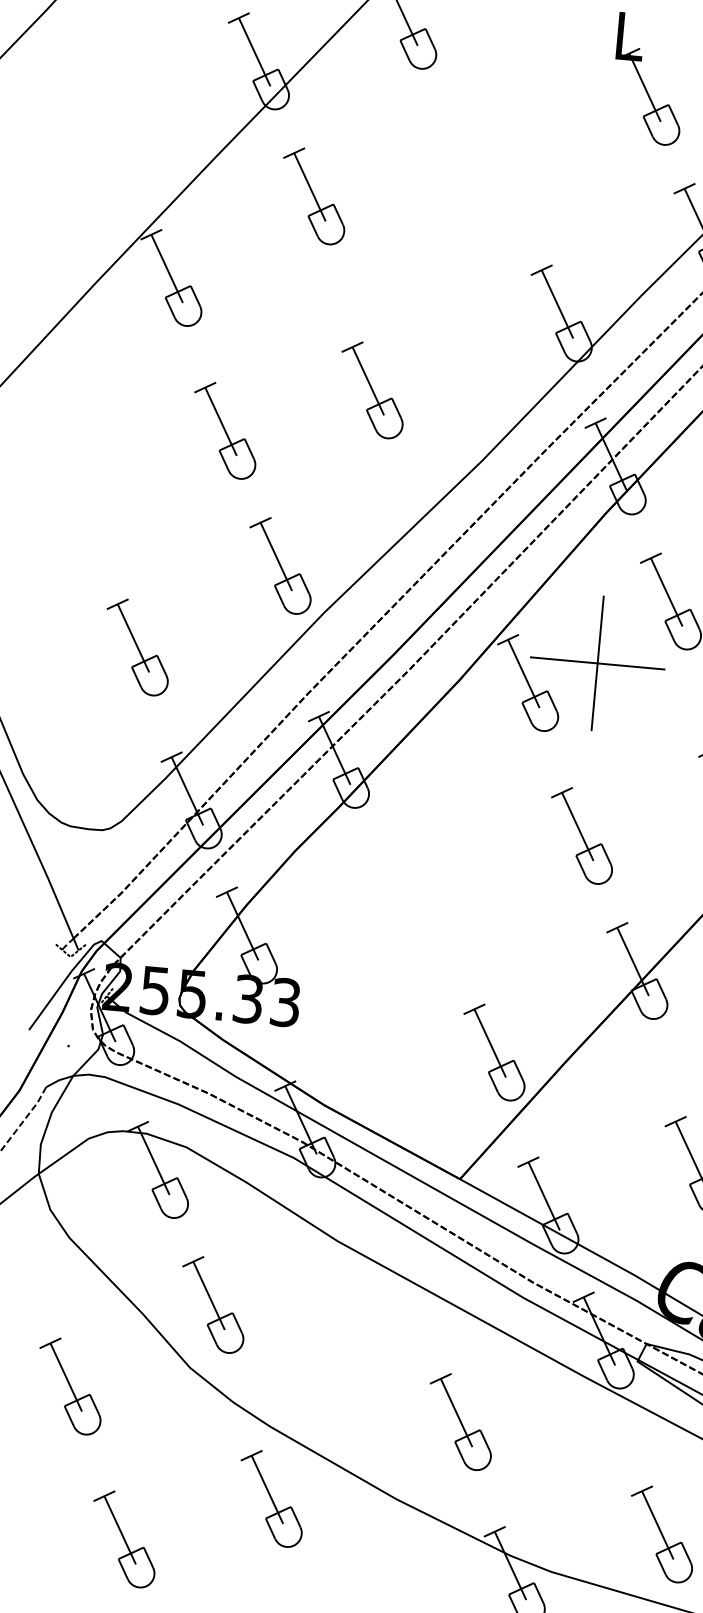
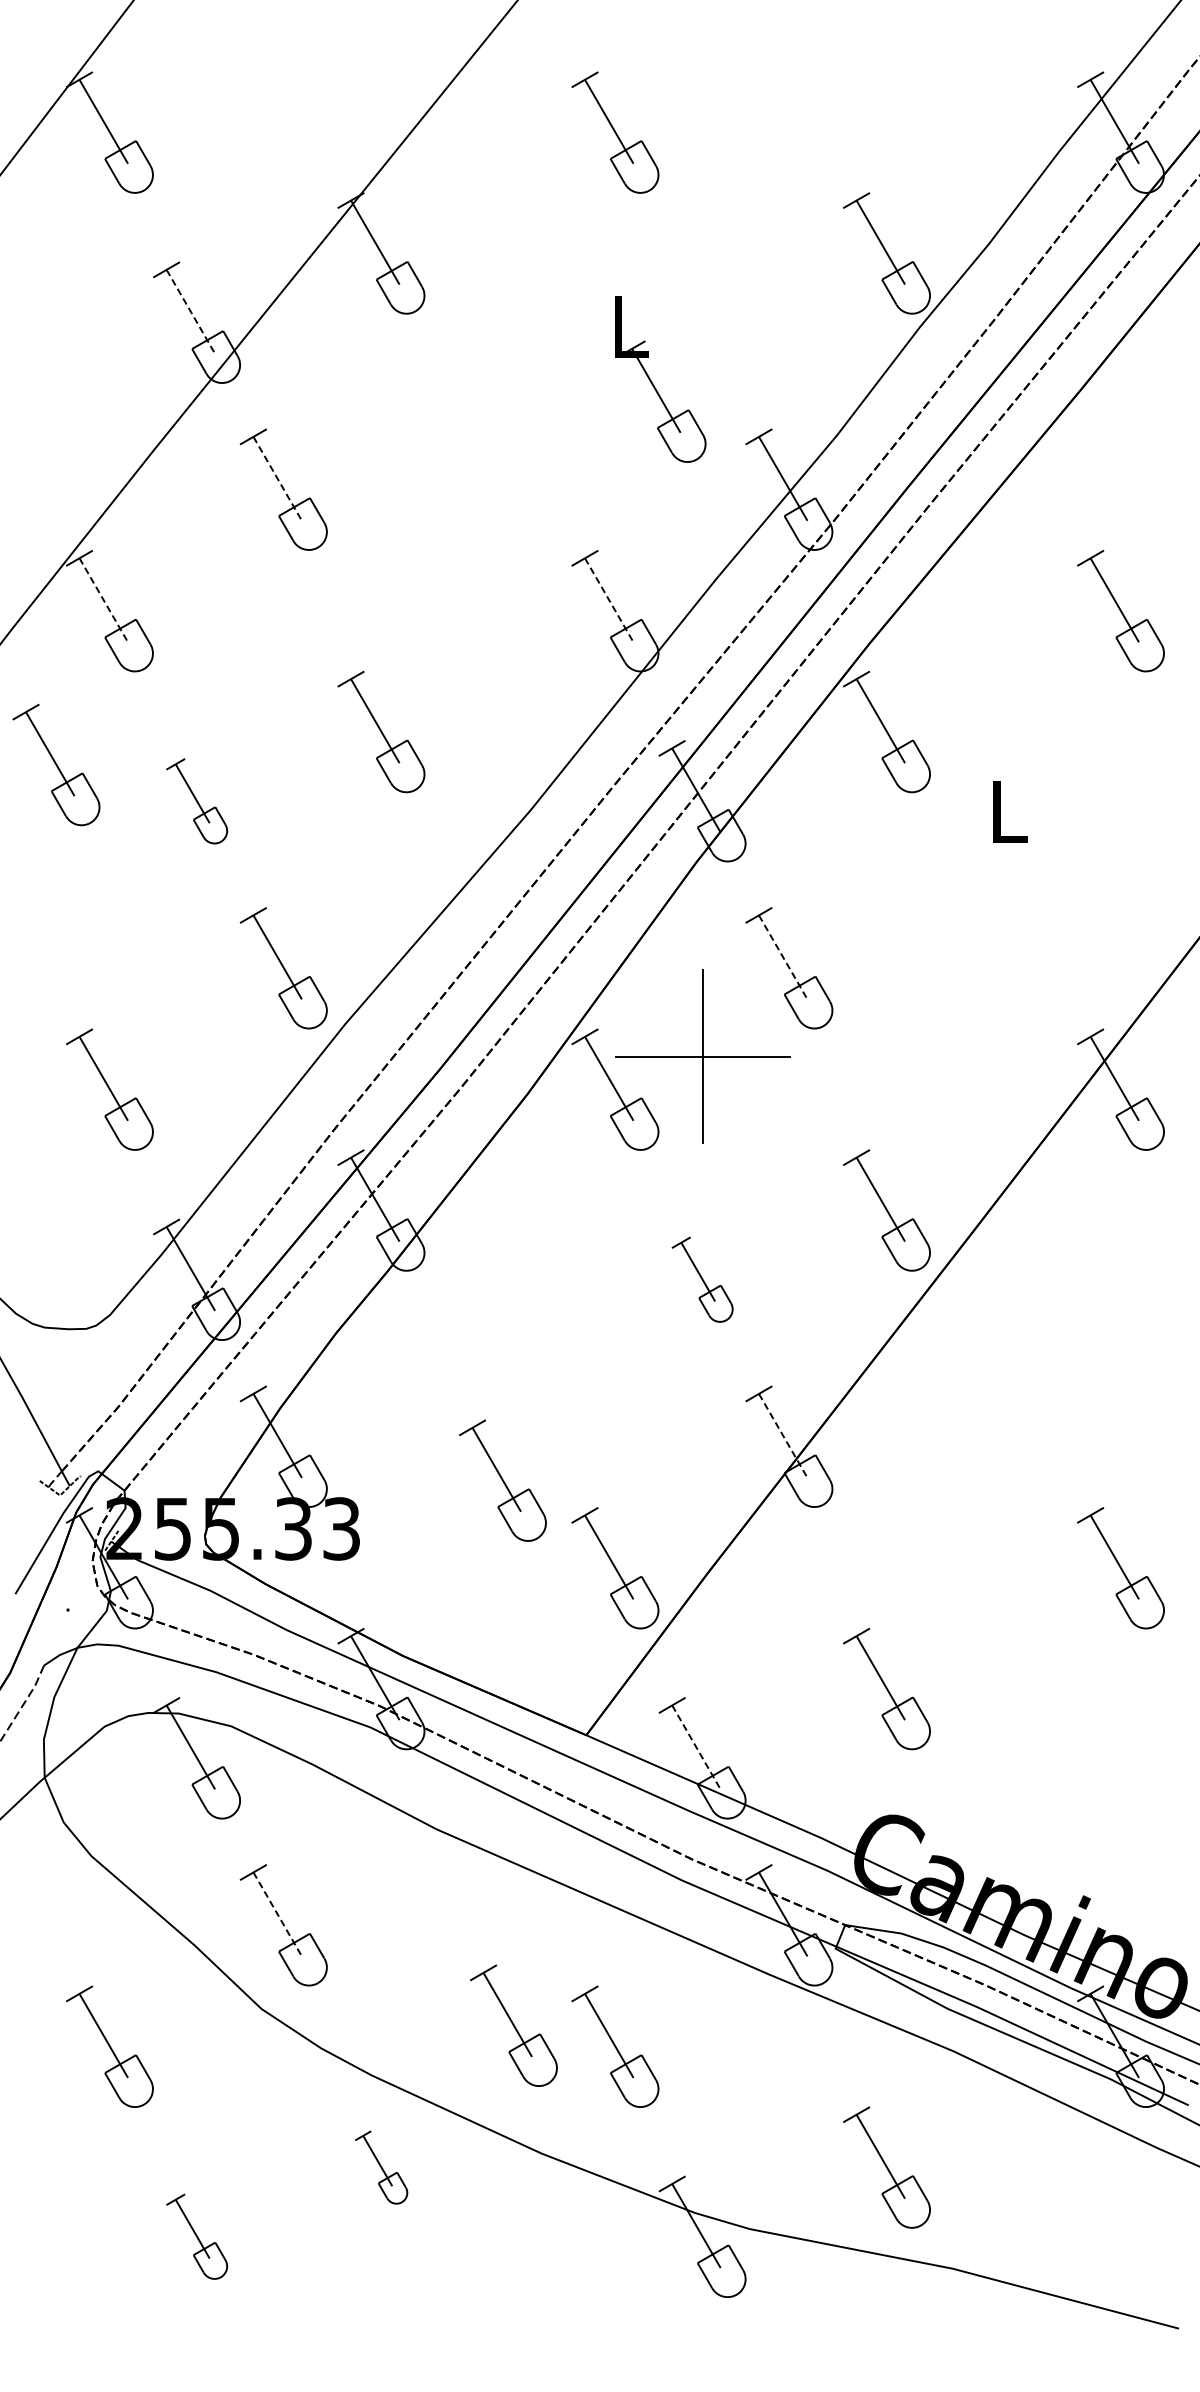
line: (254, 51) -> (190, 311), solid -> dashed
part: (643, 81) -> (653, 383), moved
line: (309, 187) -> (277, 479), solid -> dashed
line: (166, 268) -> (103, 600), solid -> dashed
line: (557, 304) -> (609, 600), solid -> dashed
part: (119, 392) -> (56, 764), added
part: (224, 430) -> (196, 801), size x0.7
line: (666, 592) -> (783, 957), solid -> dashed
part: (581, 835) -> (702, 1279), size x0.7
line: (633, 962) -> (783, 1436), solid -> dashed
part: (413, 976) -> (502, 1480), added
line: (544, 1196) -> (696, 1747), solid -> dashed
line: (208, 1295) -> (277, 1914), solid -> dashed
part: (383, 1398) -> (513, 2025), added
part: (271, 1498) -> (381, 2167), size x0.6
part: (123, 1538) -> (196, 2236), size x0.7

